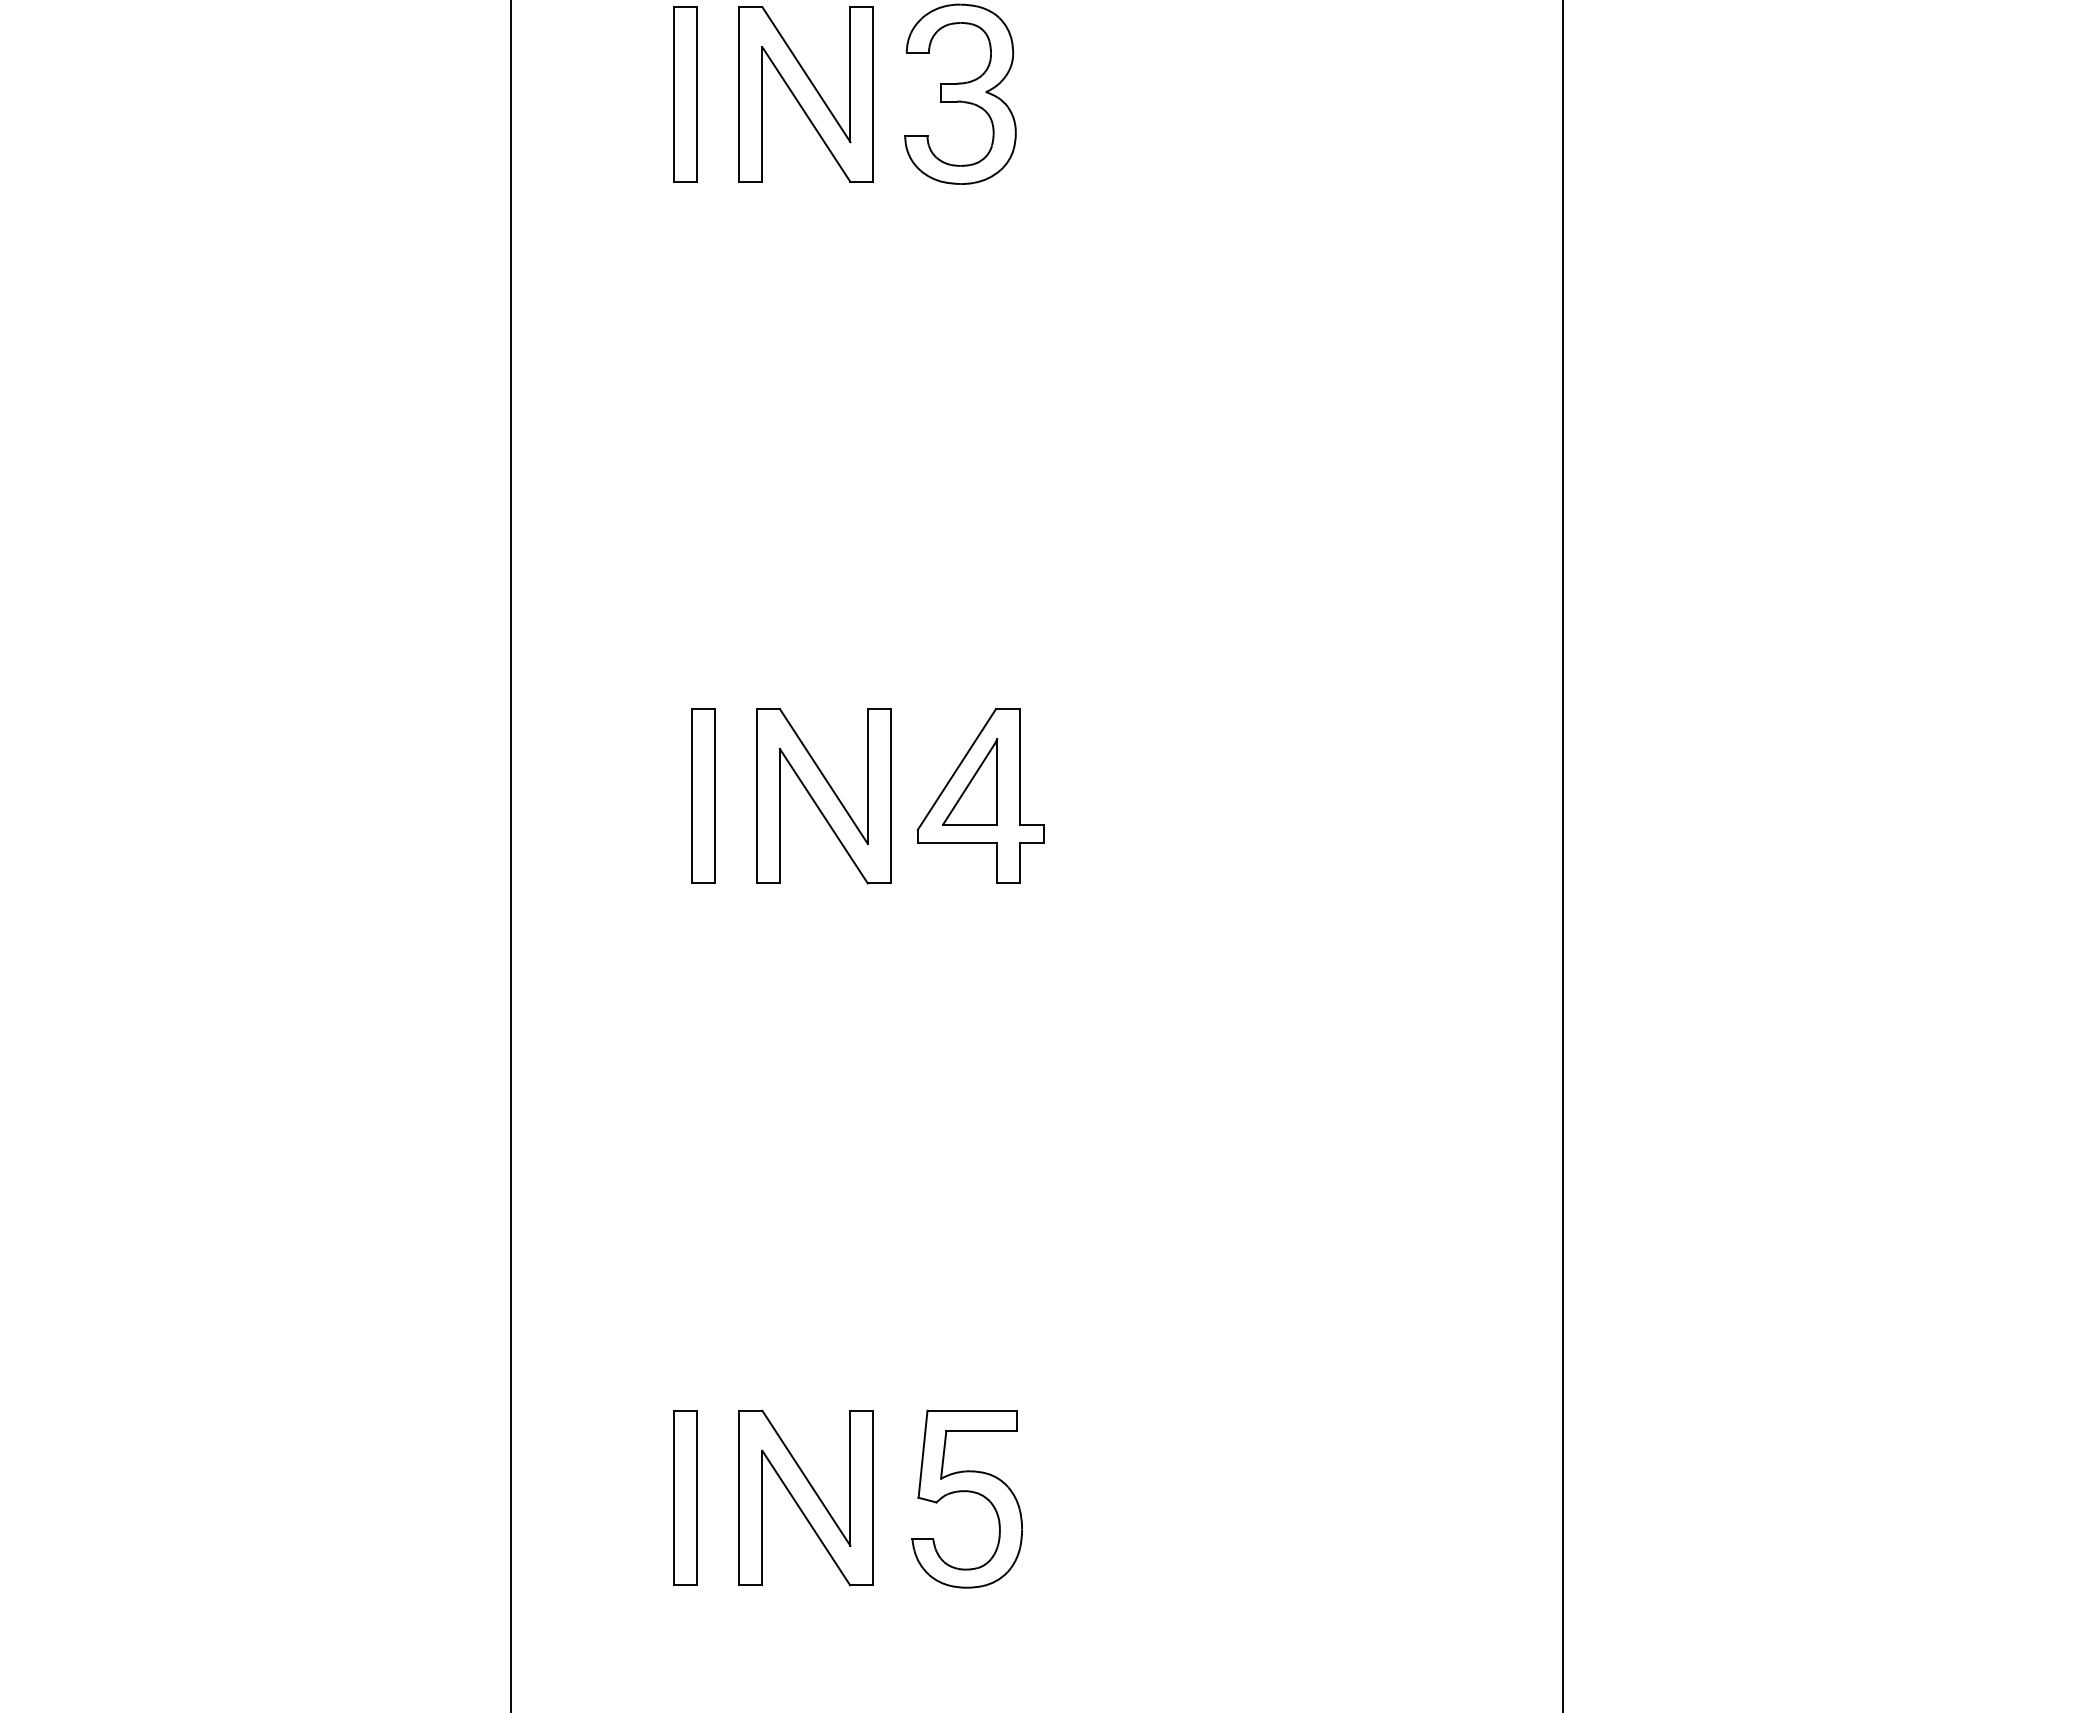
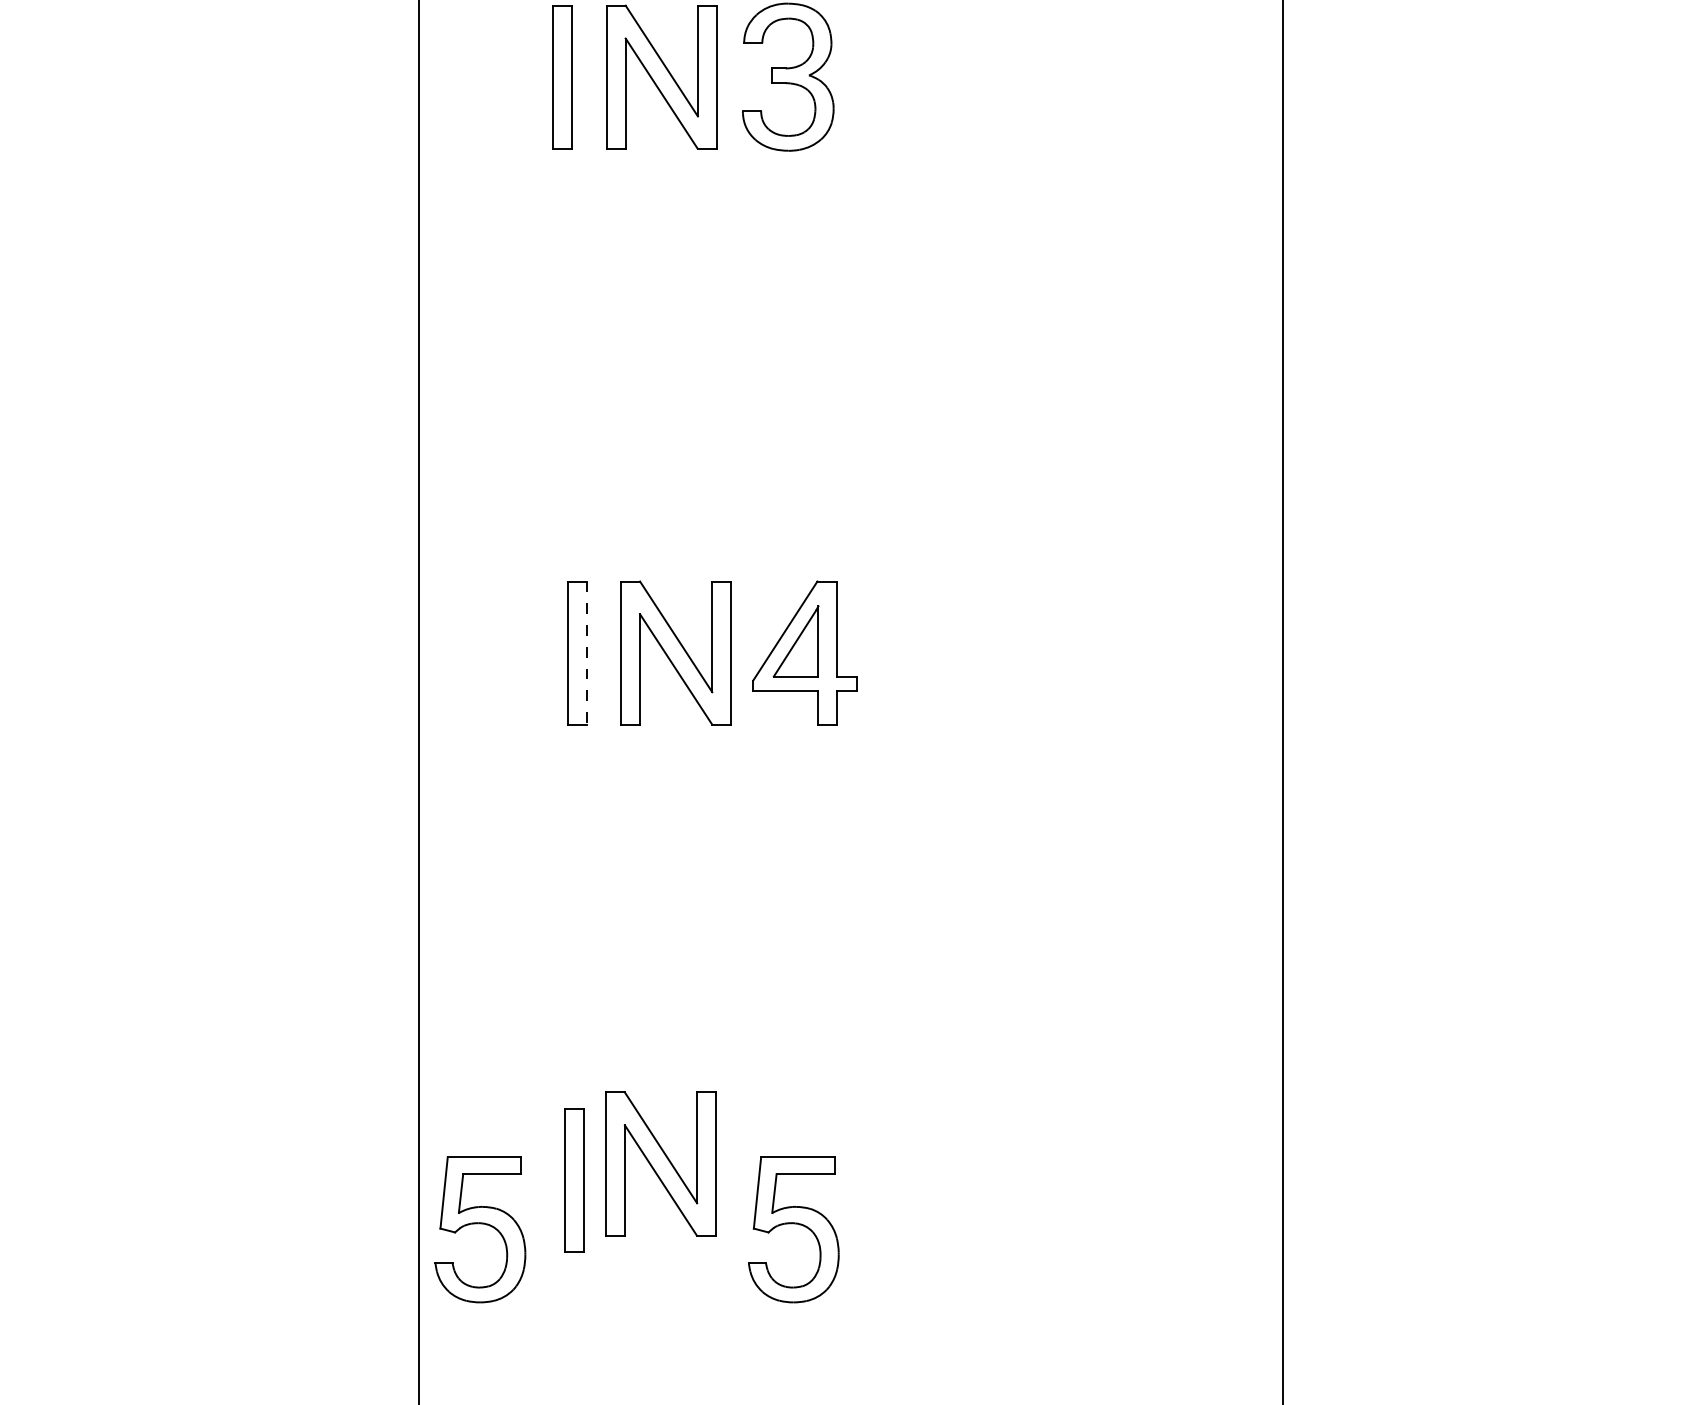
line: (714, 796) -> (586, 653), solid -> dashed
part: (685, 1497) -> (574, 1179), moved
part: (805, 1497) -> (660, 1163), moved
part: (584, 1498) -> (479, 1229), added

